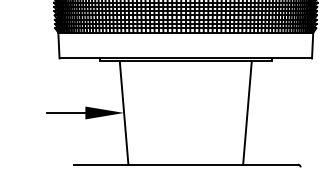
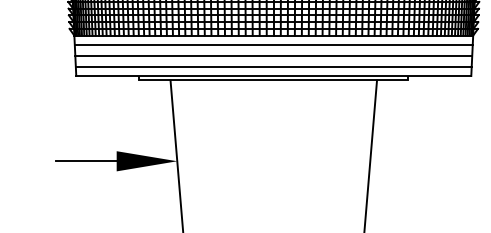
line: (185, 38) -> (273, 44), added
line: (185, 45) -> (273, 55), added
line: (185, 52) -> (273, 66), added

